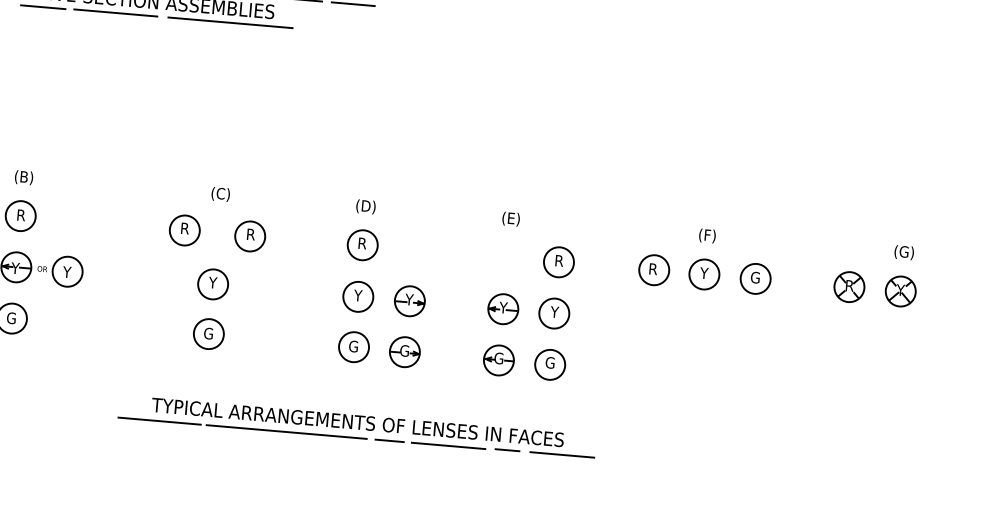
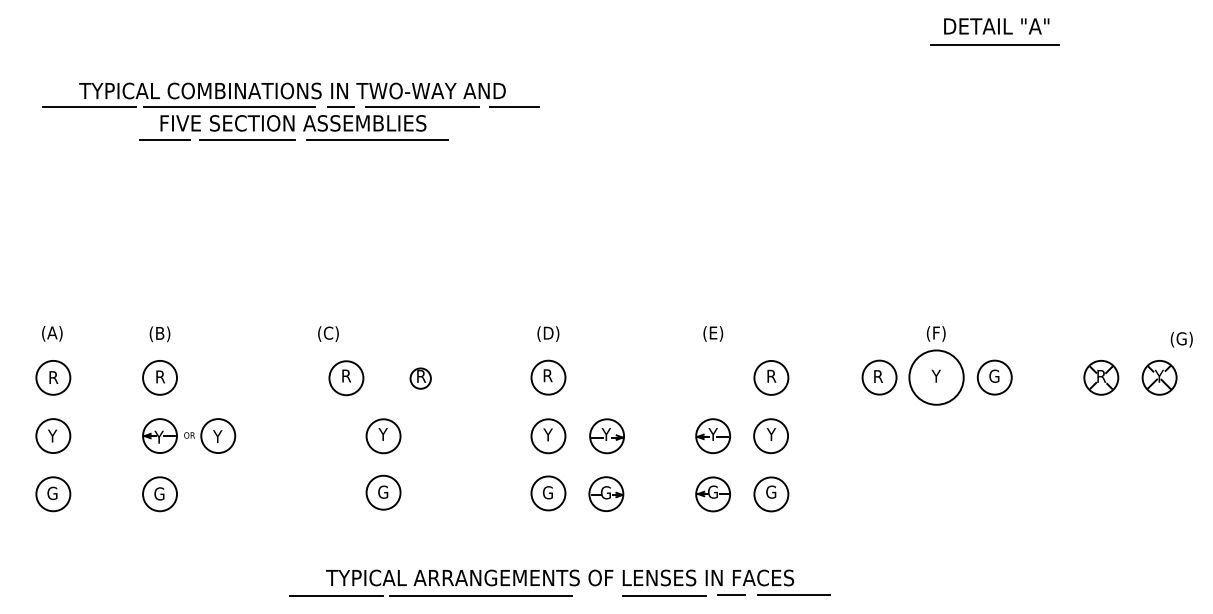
text: (220, 193) -> (328, 333), moved
circle: (250, 236) -> (420, 378), size x0.6
text: (904, 252) -> (1181, 339), moved
circle: (704, 274) -> (936, 377), size x1.6
line: (389, 440) -> (597, 595), removed

